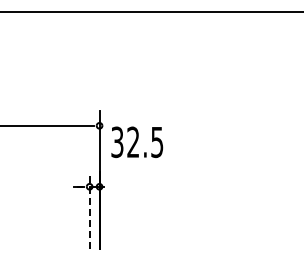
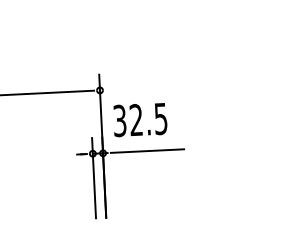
text: (137, 141) -> (140, 119), moved
line: (142, 186) -> (147, 150), added
line: (89, 210) -> (93, 178), dashed -> solid

